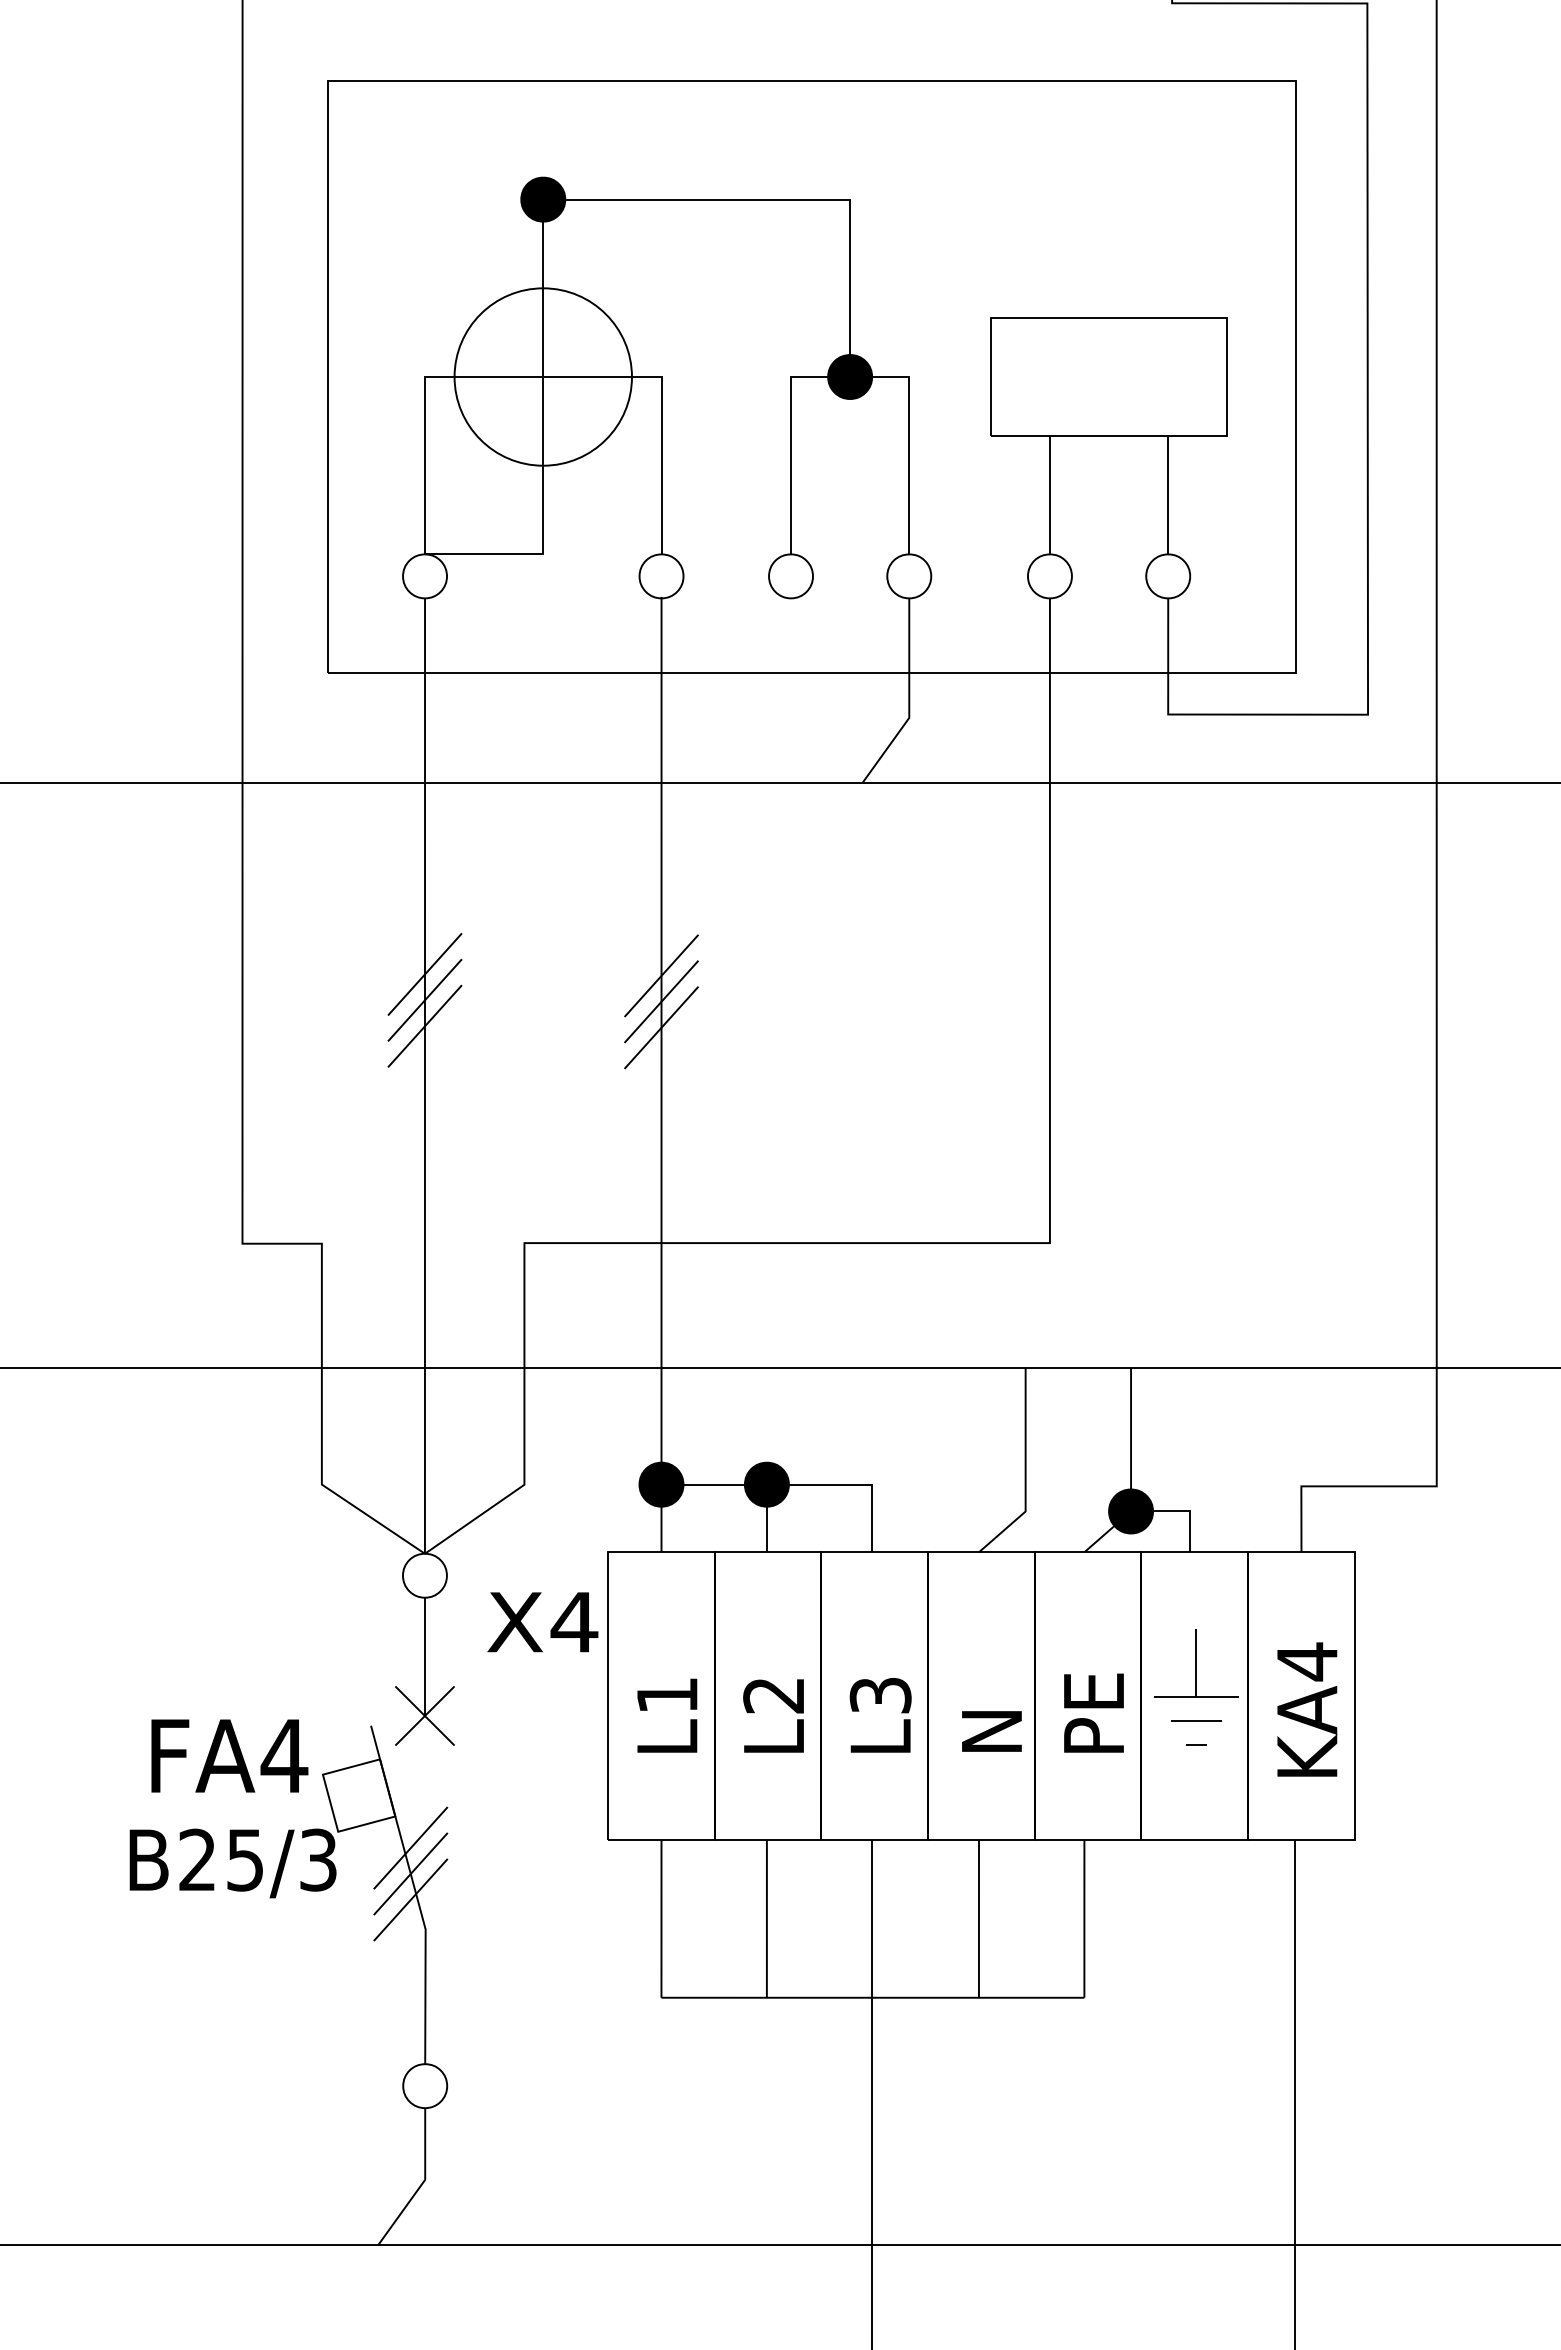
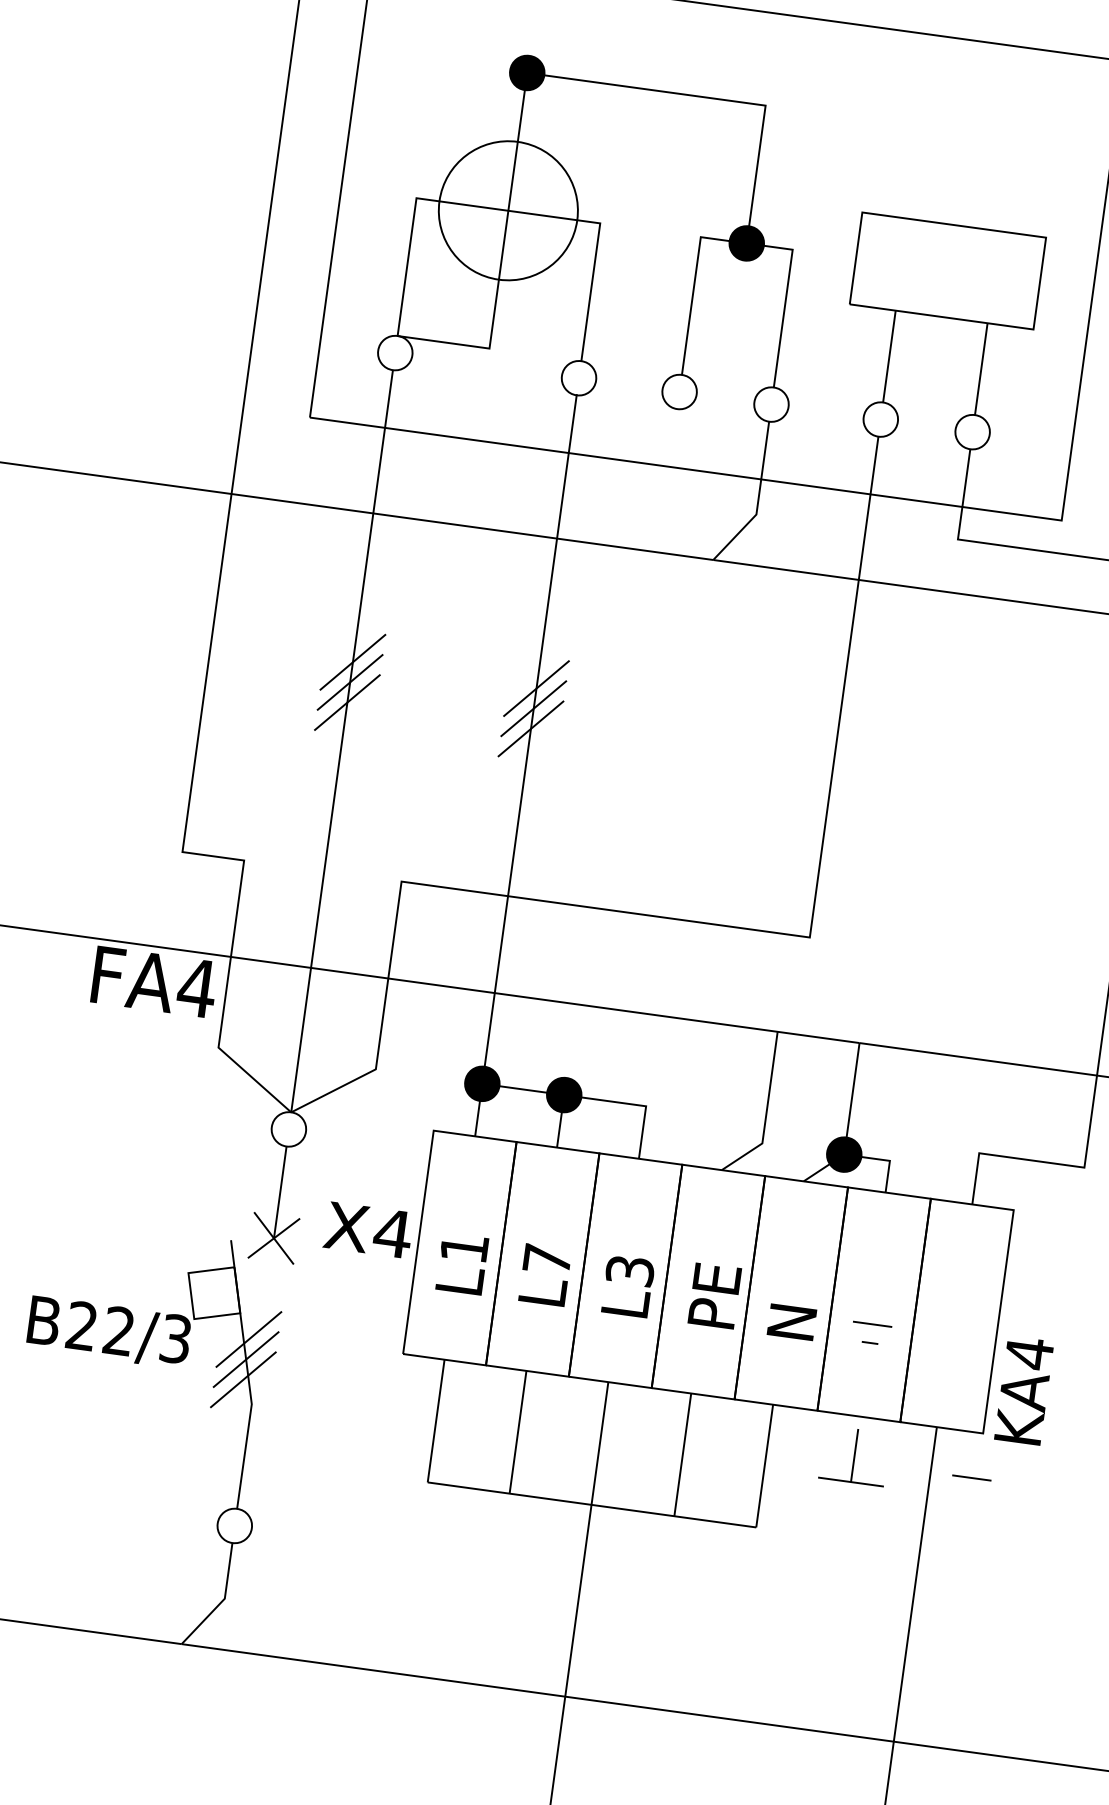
text: (542, 1622) -> (368, 1230), moved
part: (1196, 1663) -> (854, 1456), moved
text: (773, 1695) -> (546, 1259), L2 -> L7
text: (991, 1708) -> (714, 1292), N -> PE
text: (1093, 1709) -> (794, 1304), PE -> N
text: (1307, 1709) -> (1024, 1390), moved
text: (229, 1755) -> (154, 981), moved
text: (244, 1859) -> (118, 1330), B25/3 -> B22/3
line: (1348, 1897) -> (972, 1477), added

